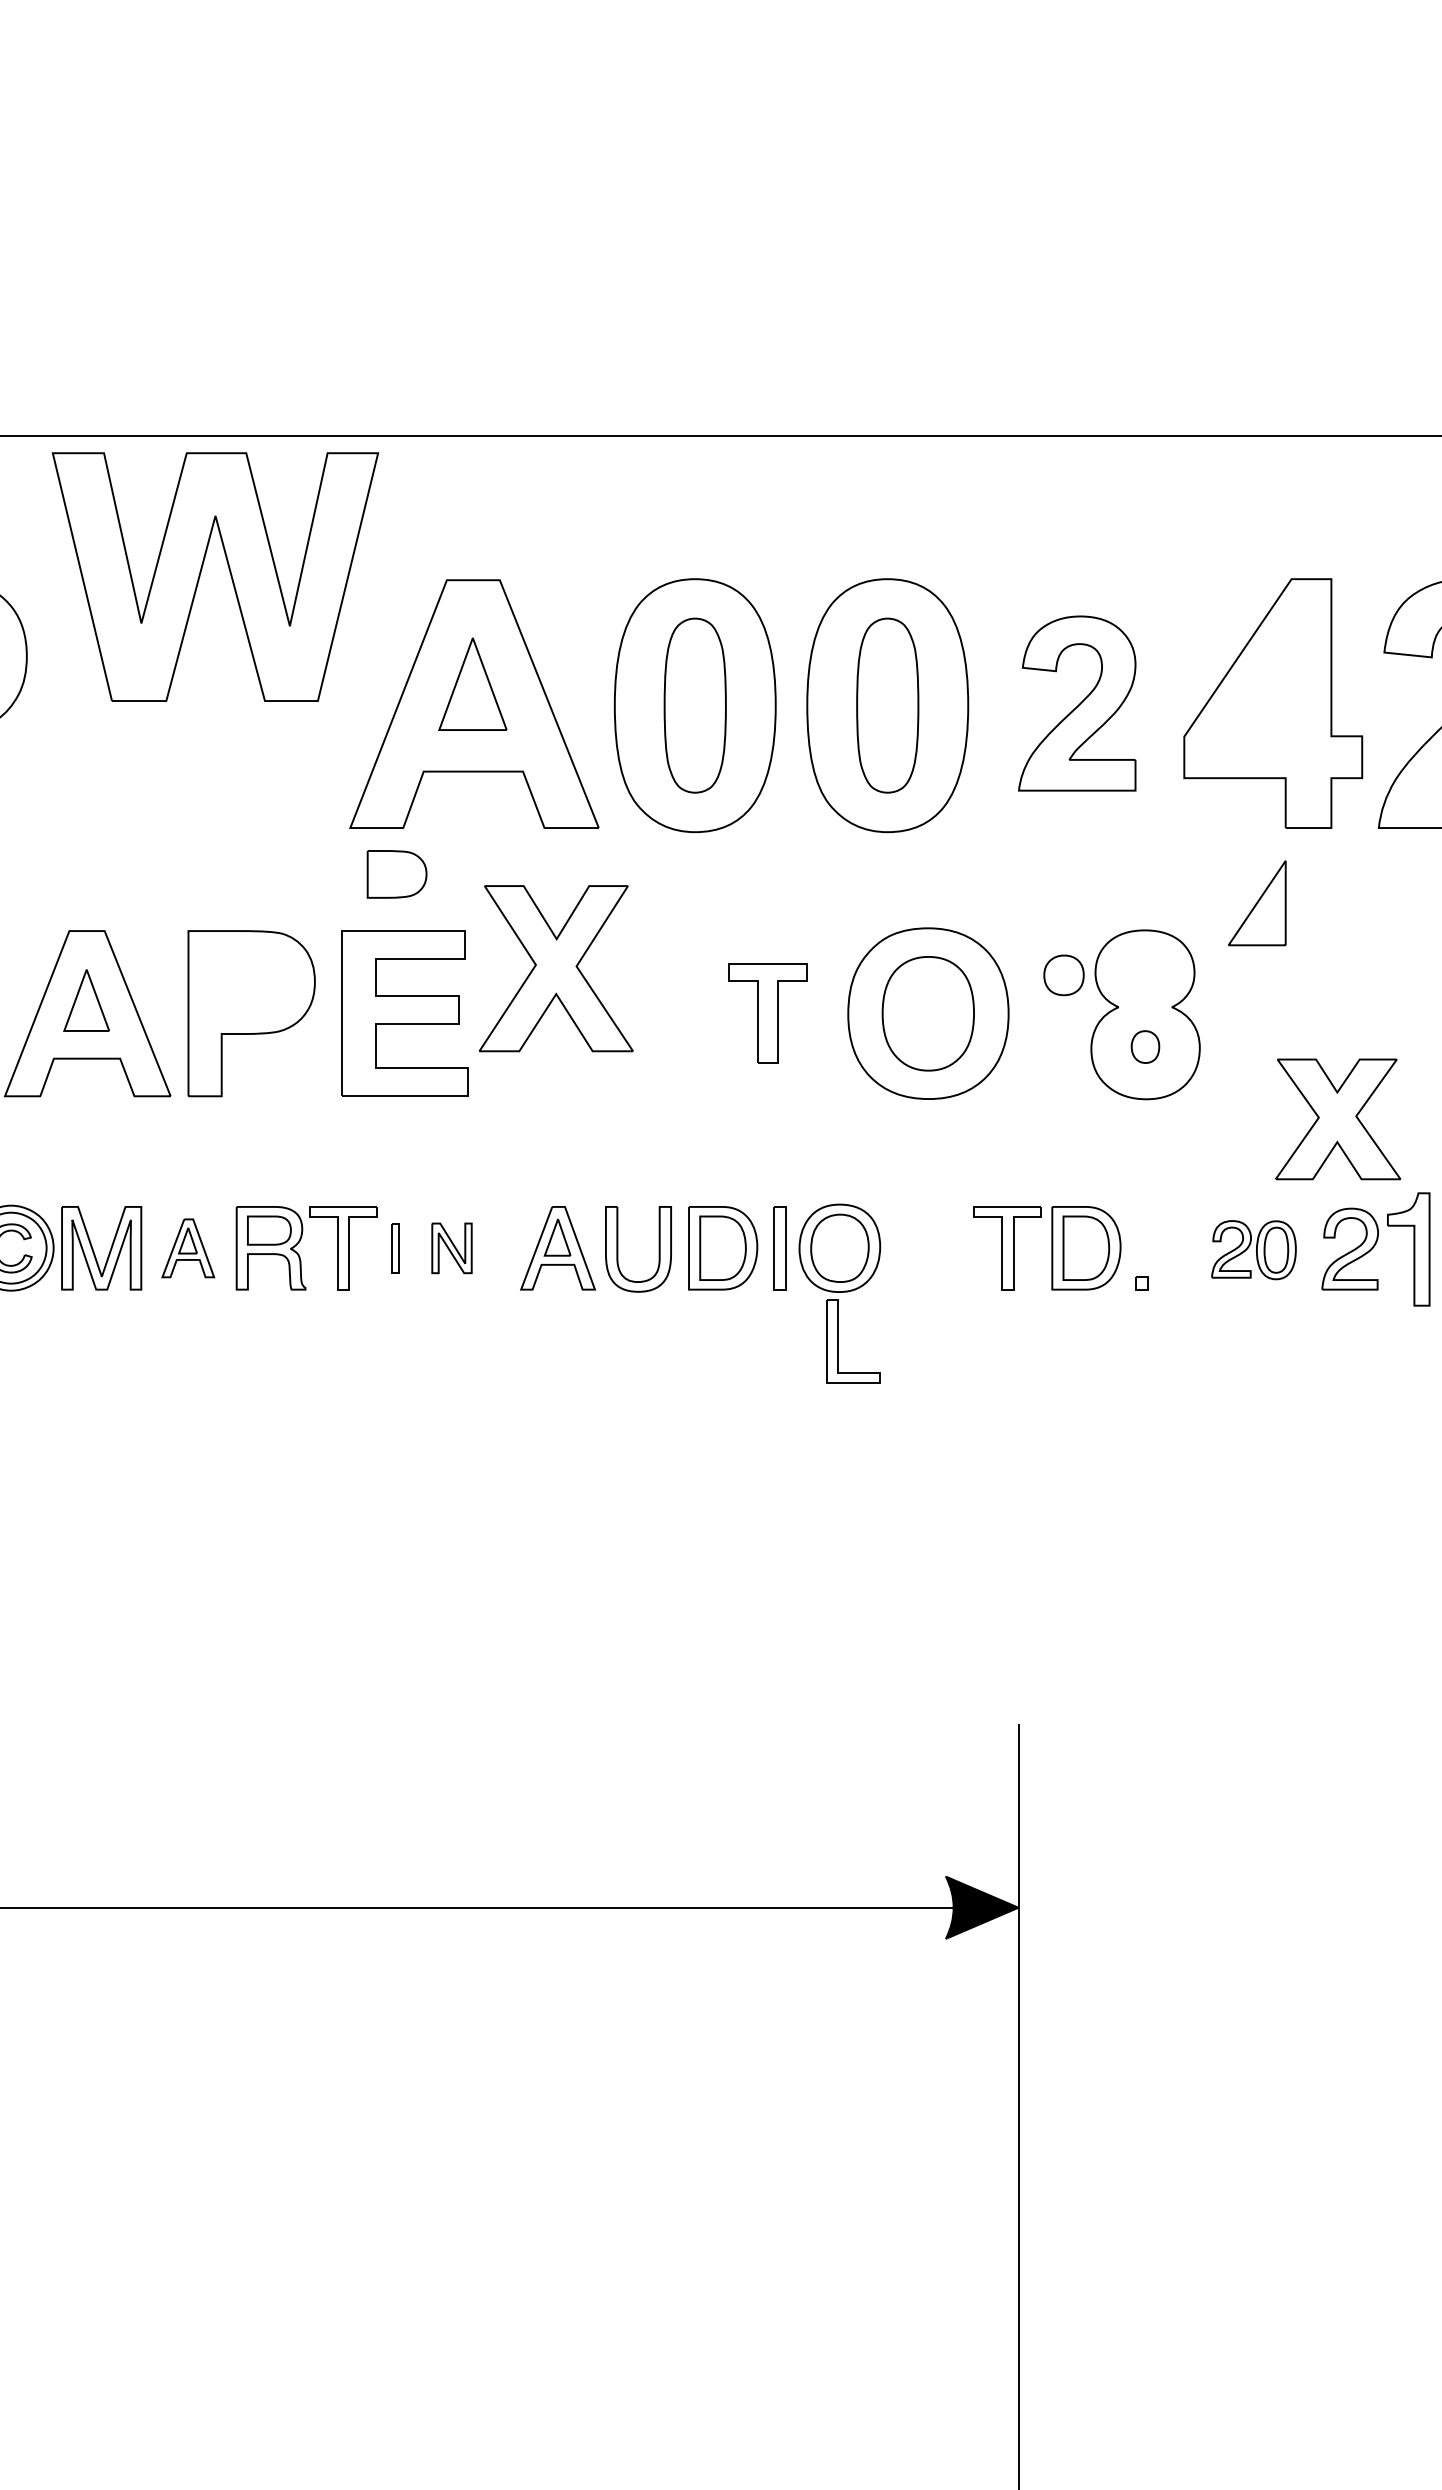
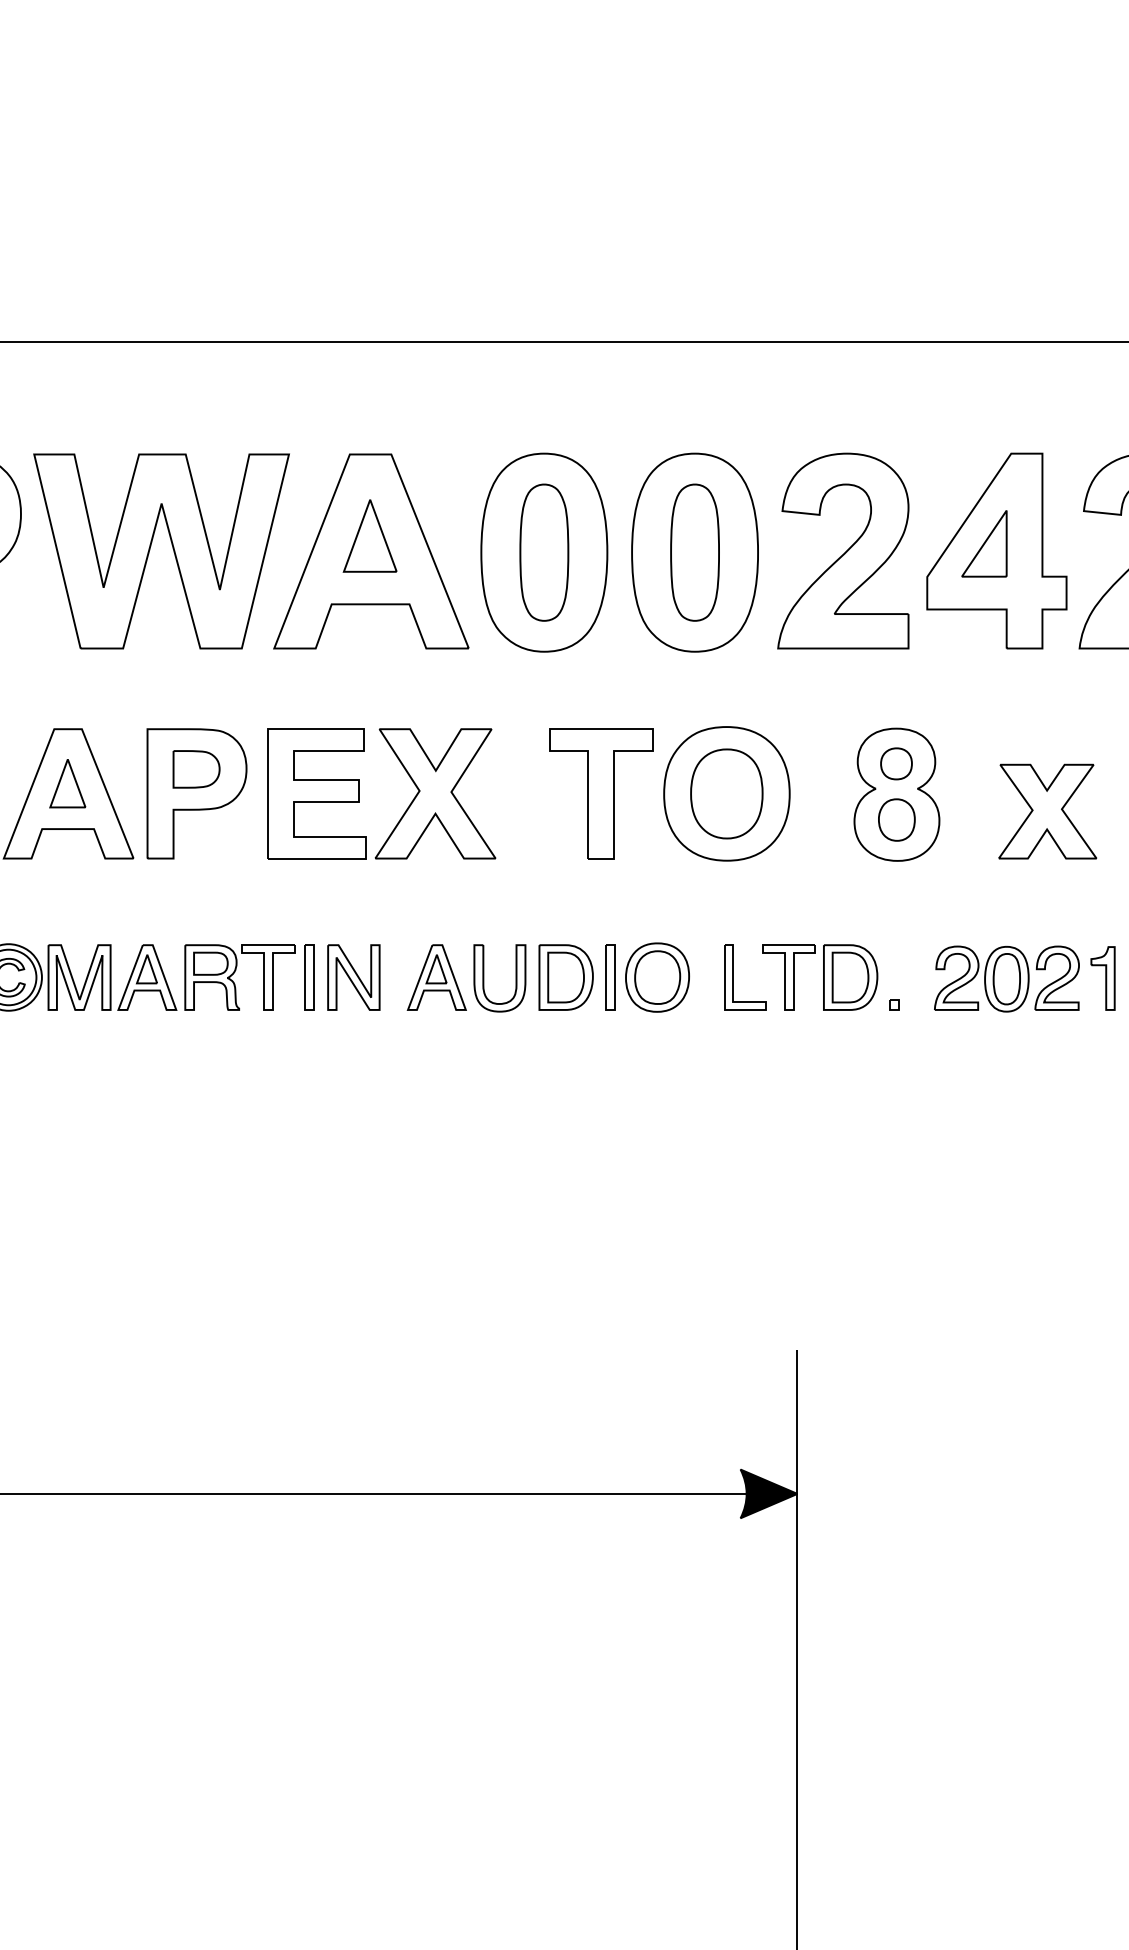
part: (201, 573) -> (150, 548), moved
part: (1077, 703) -> (843, 551), size x1.43
part: (396, 874) -> (196, 769), moved
part: (1257, 903) -> (984, 543), moved
part: (555, 968) -> (434, 793), moved
part: (1063, 975) -> (896, 763), moved
part: (767, 1013) -> (600, 793), size x1.67
part: (1145, 1046) -> (896, 819), size x1.67
part: (1338, 1119) -> (1048, 811), moved
part: (188, 1248) -> (147, 977), size x1.43
part: (395, 1248) -> (309, 977), size x1.67
part: (451, 1248) -> (353, 977), size x1.67
part: (1253, 1249) -> (981, 978), size x1.43
part: (1408, 1249) -> (1102, 978), size x0.71
part: (838, 1341) -> (734, 977), moved

